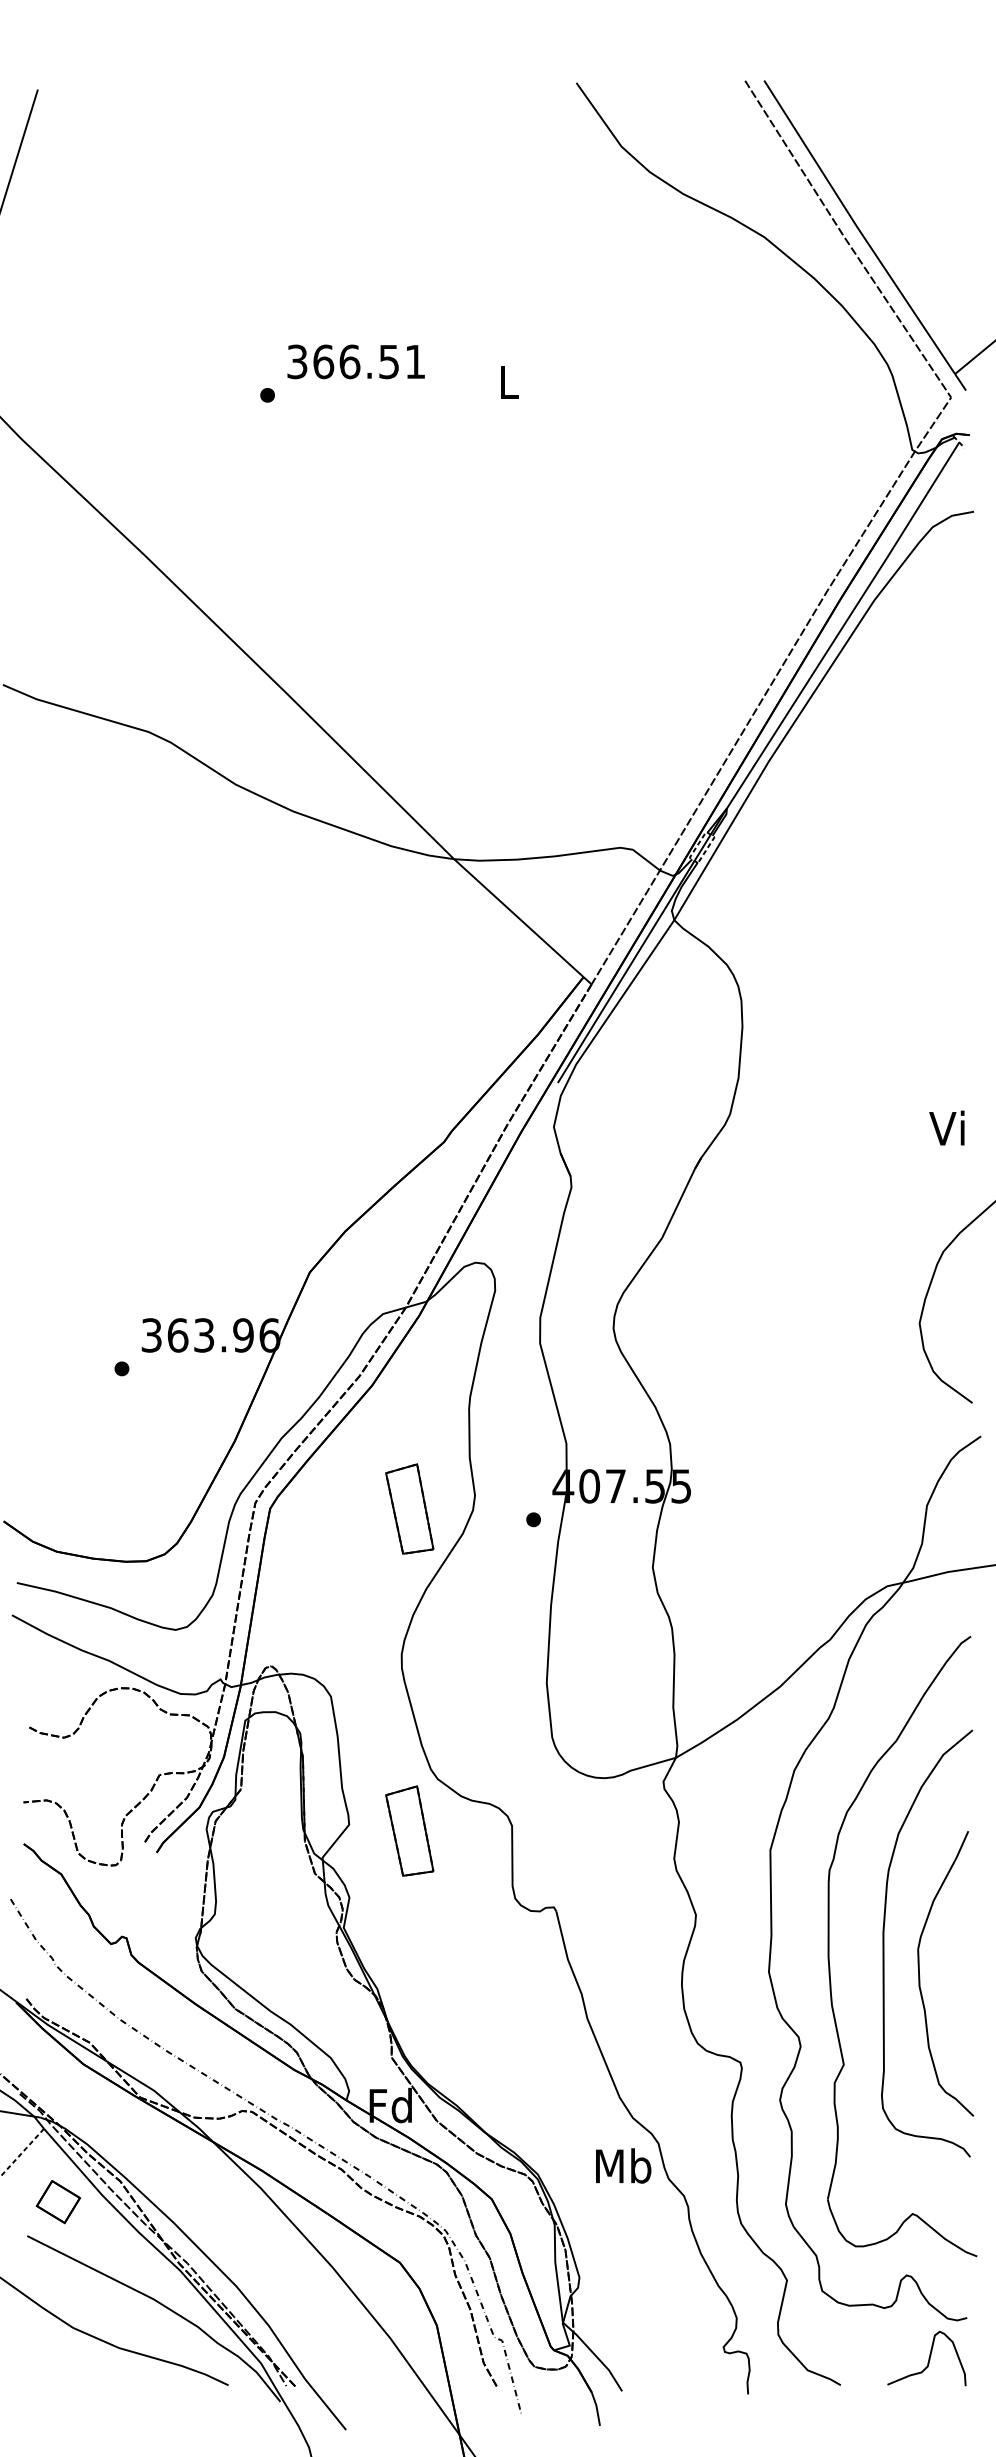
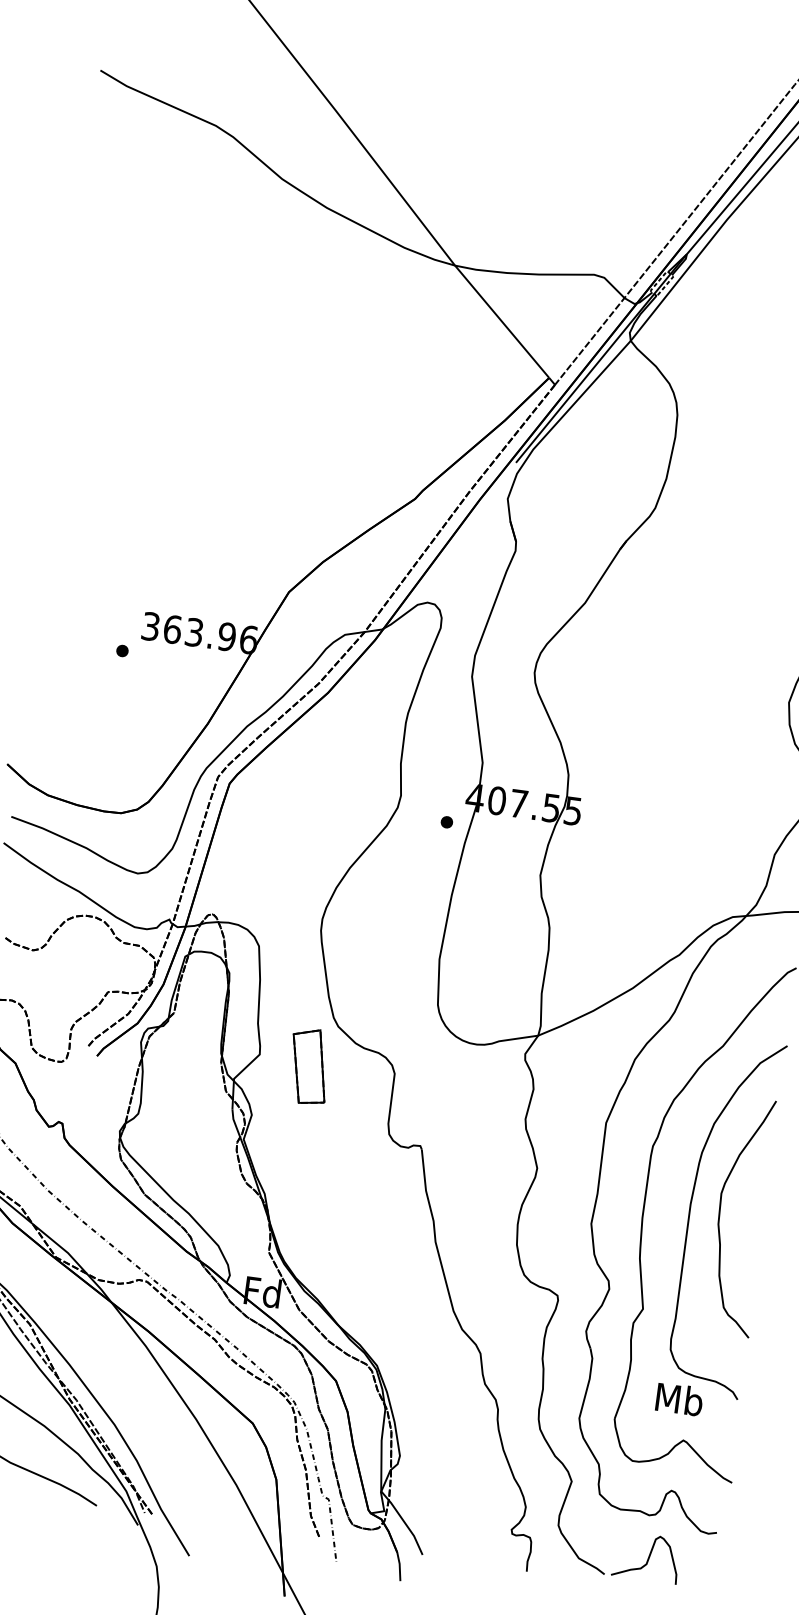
part: (409, 1508) -> (345, 799), removed
curve: (920, 1976) -> (720, 1216), moved
text: (623, 2165) -> (679, 1399), moved
curve: (928, 2358) -> (647, 1557), moved

